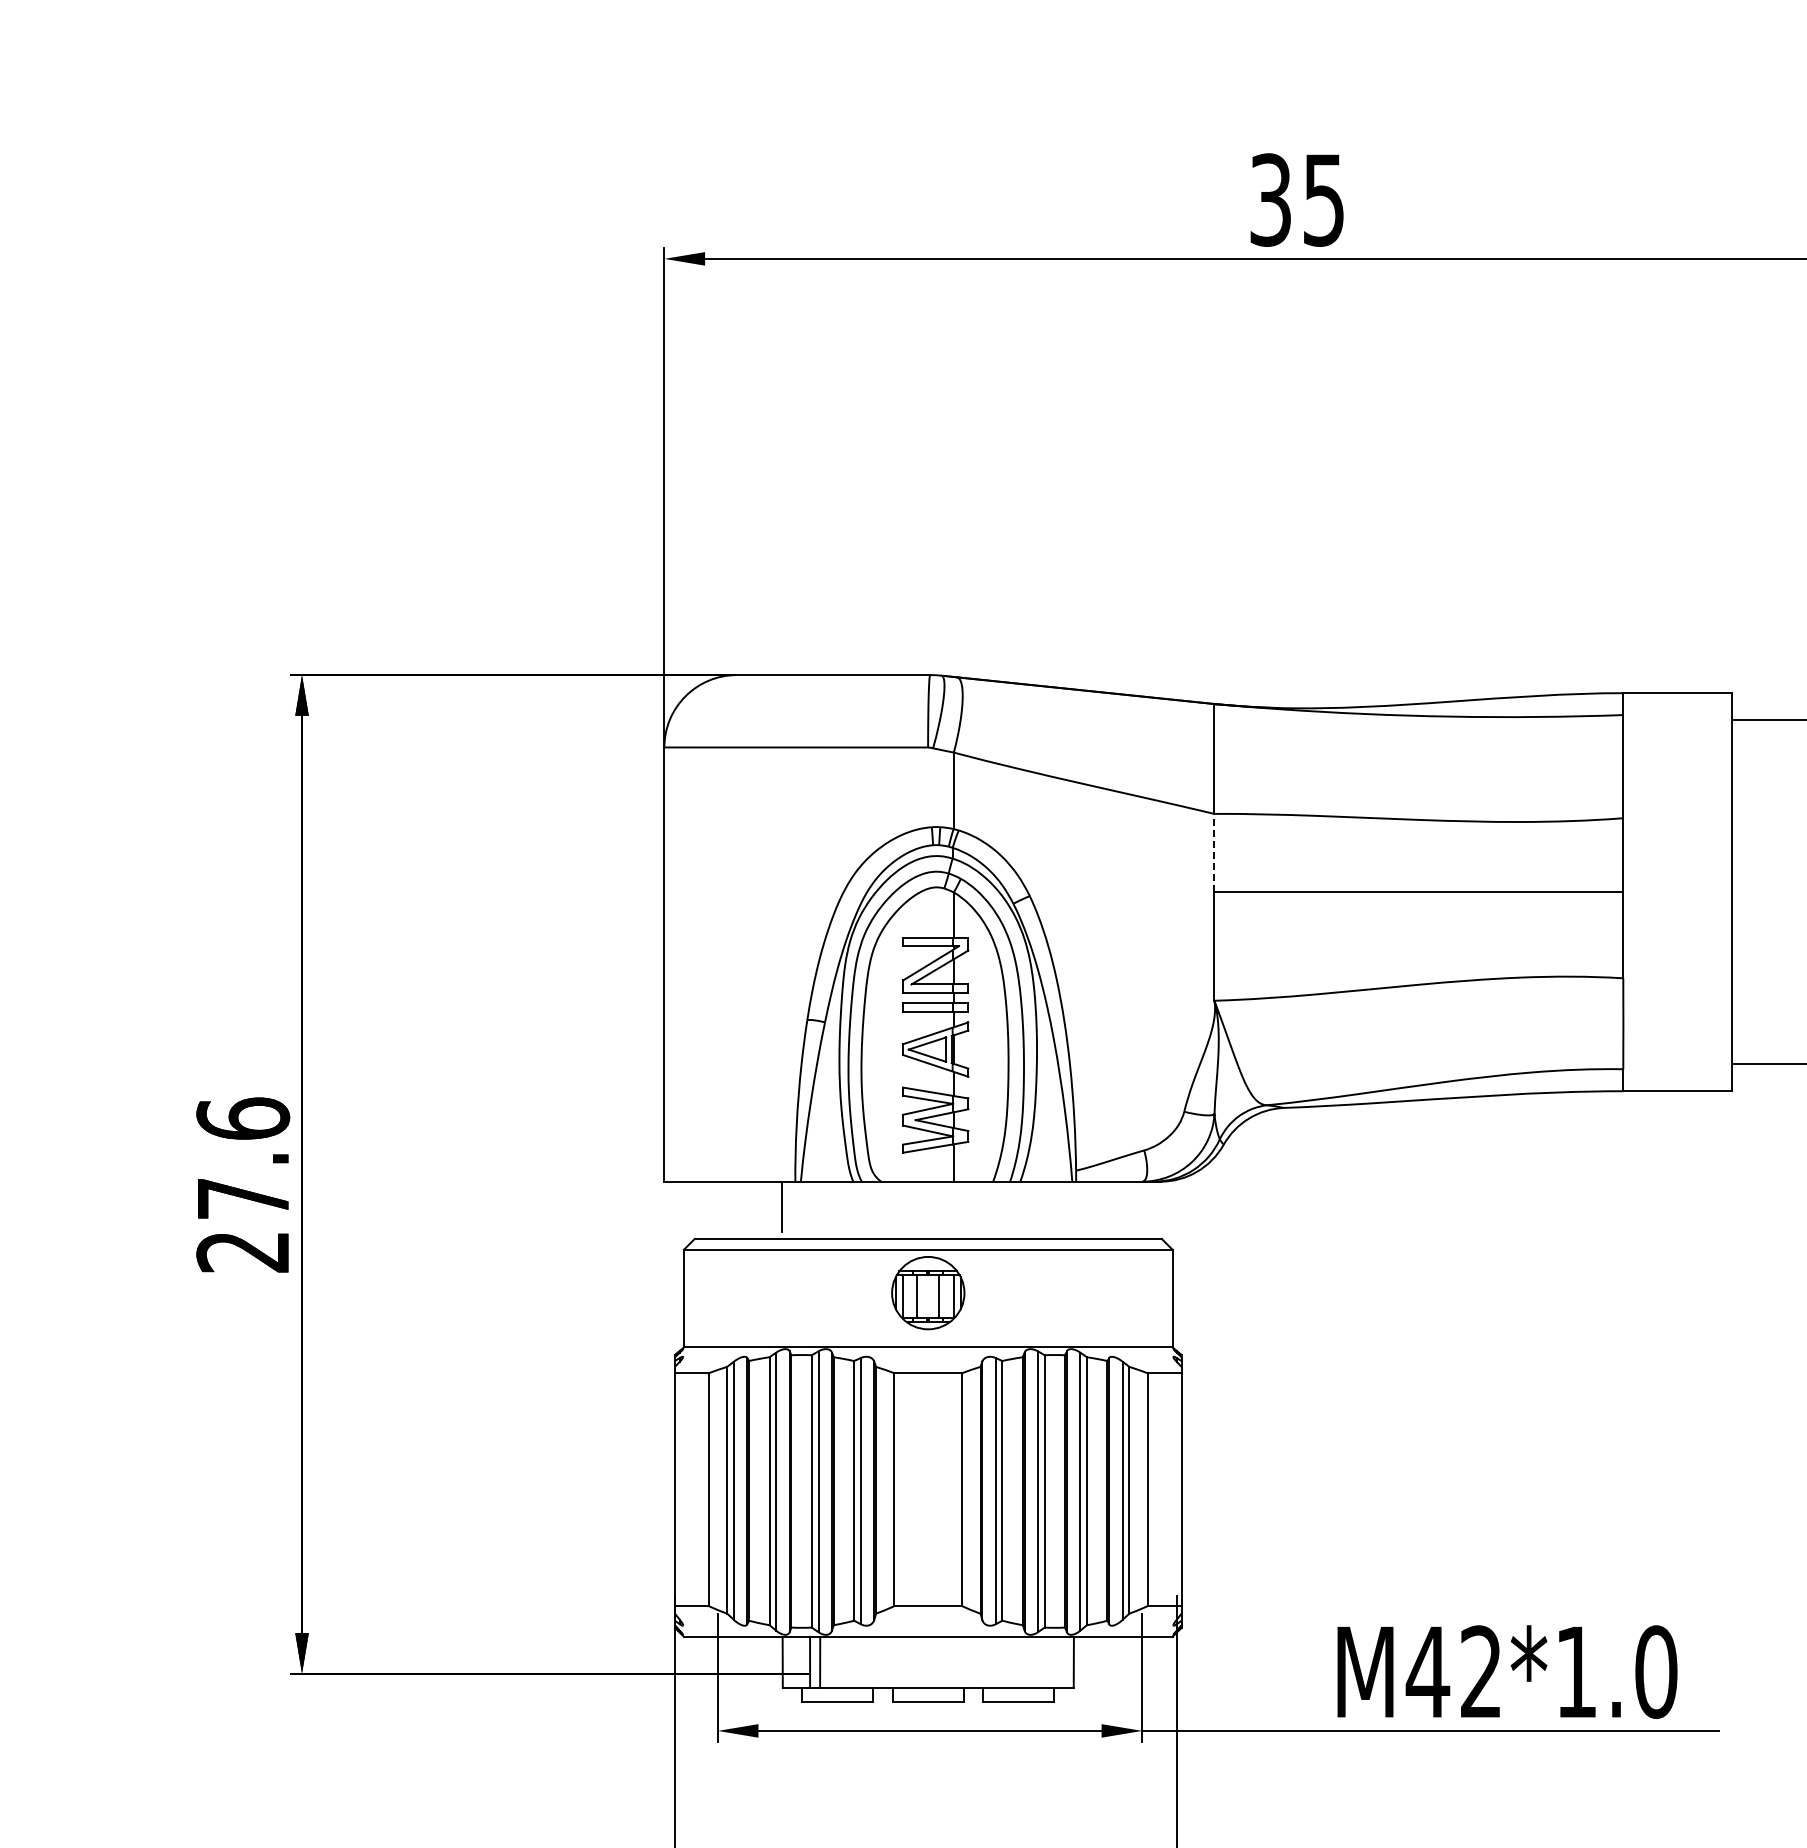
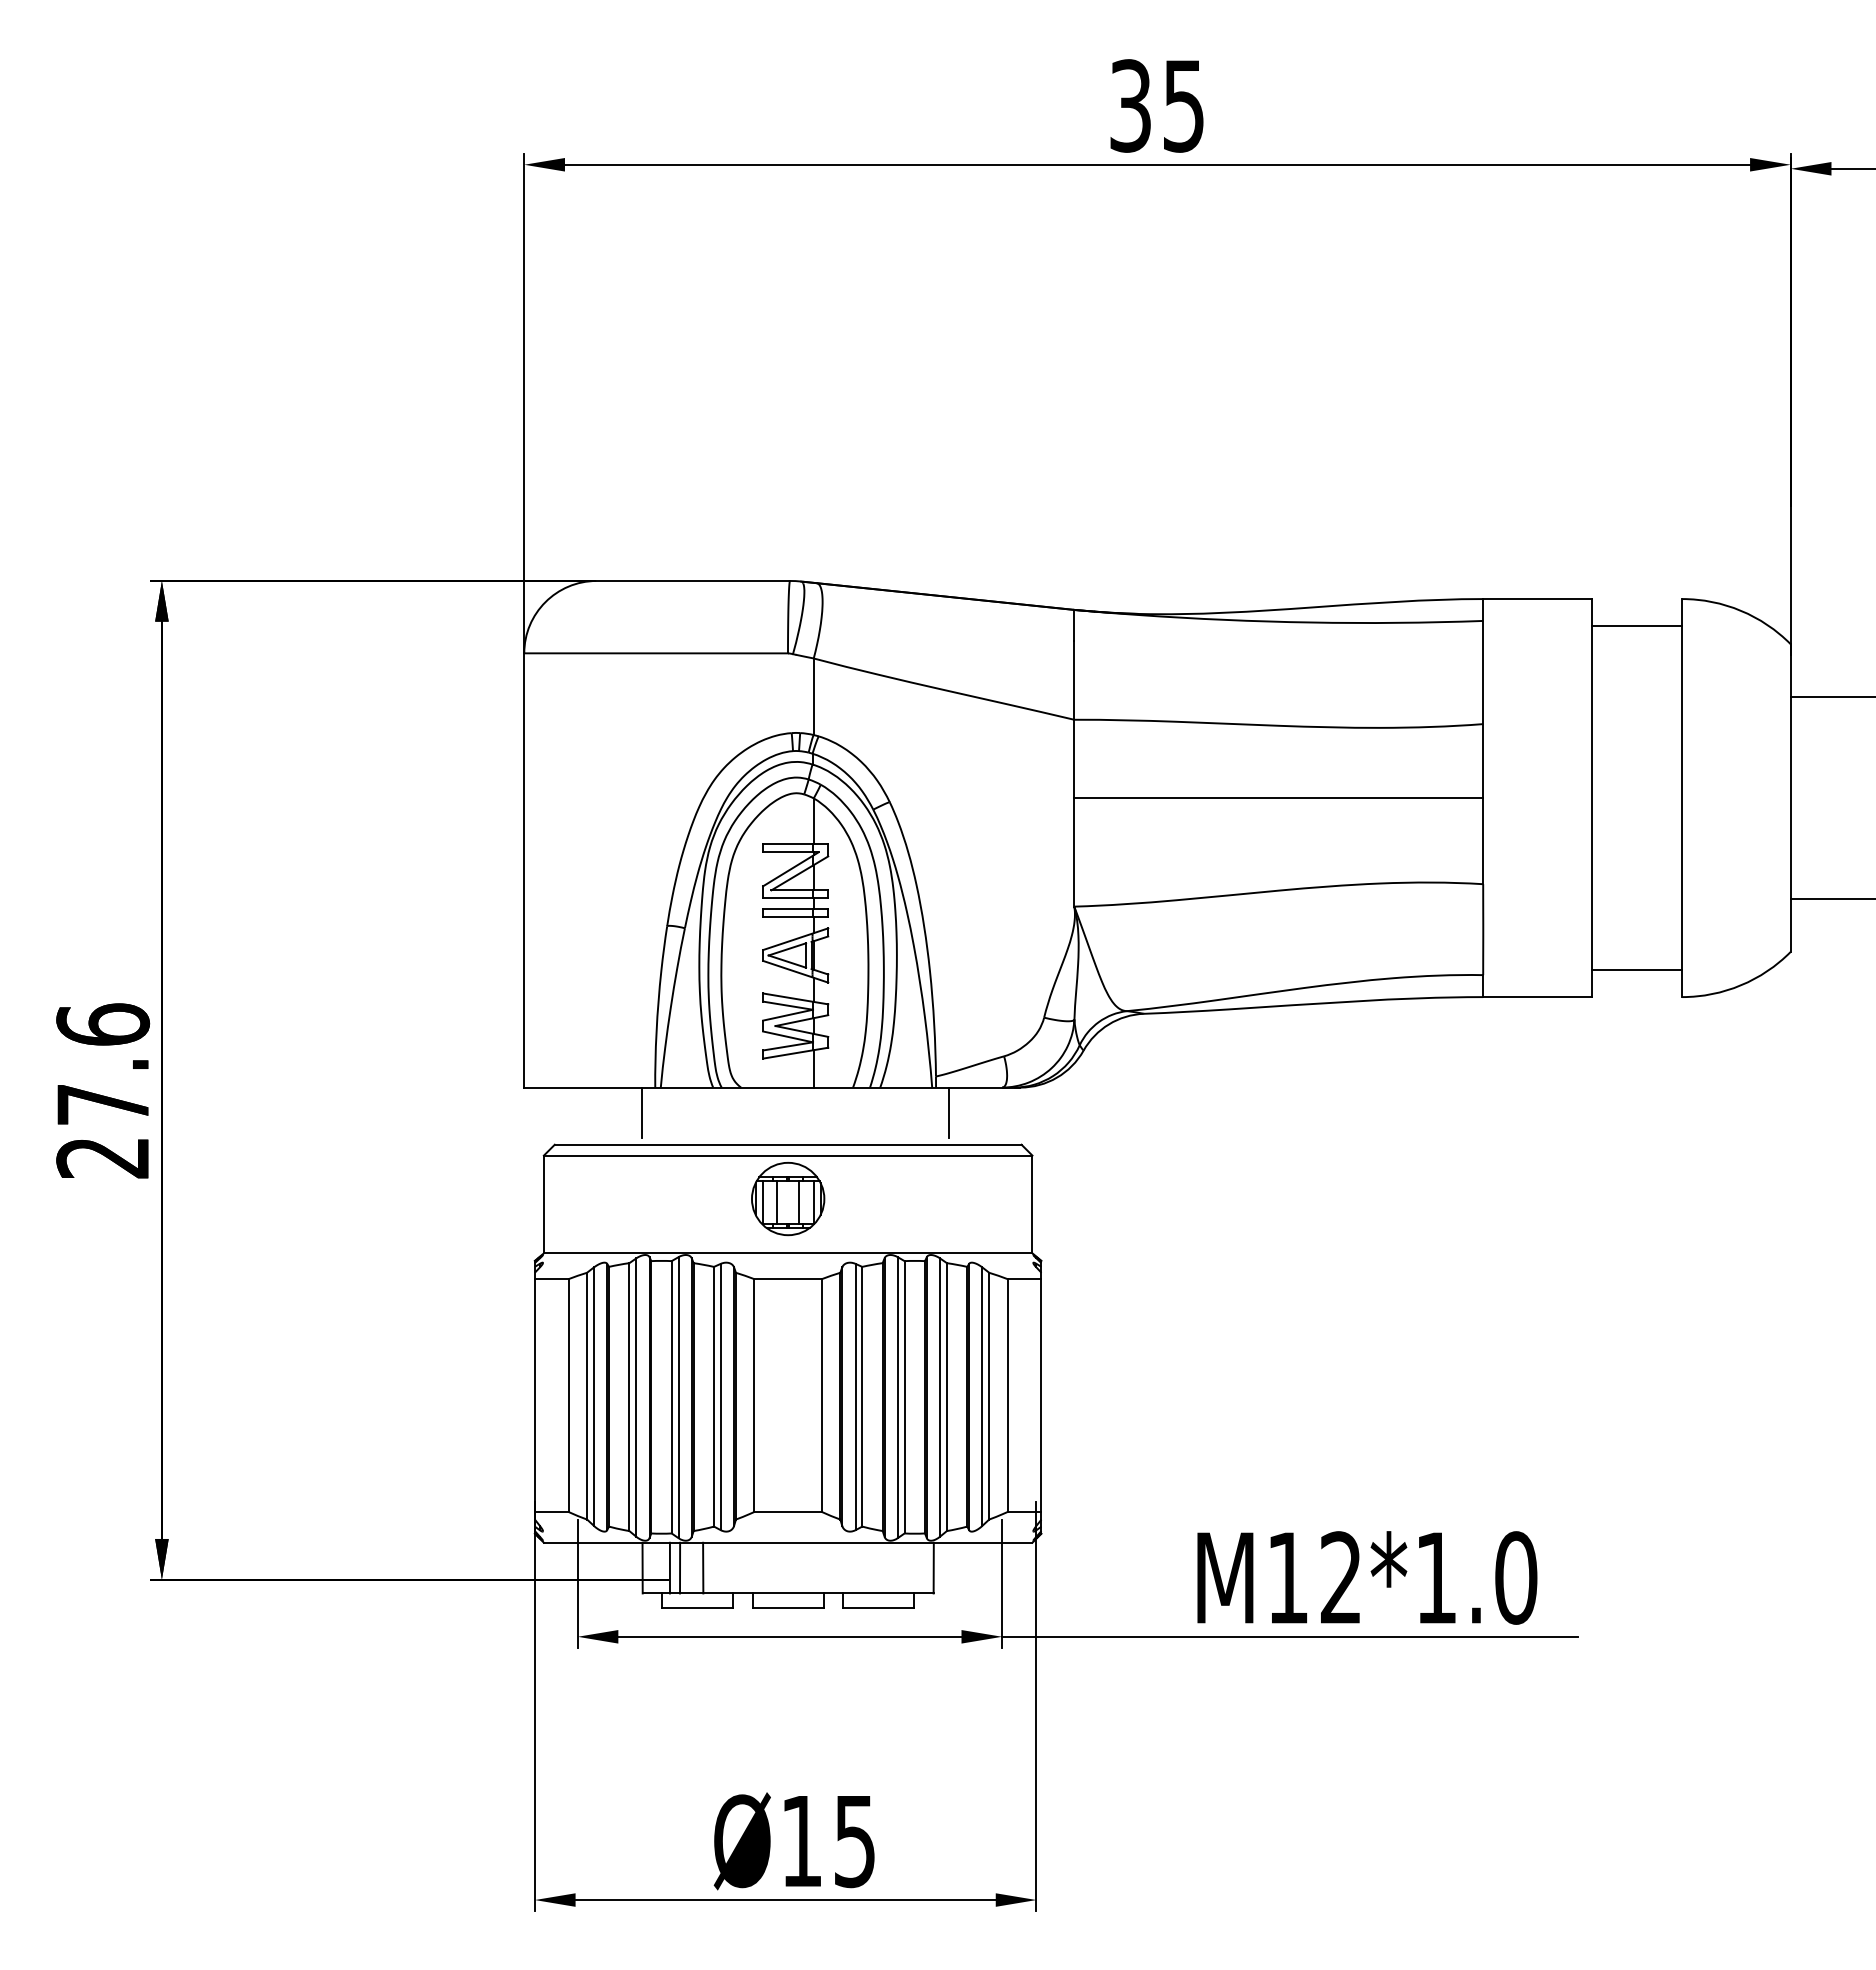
line: (1214, 852) -> (1074, 758), dashed -> solid
line: (1089, 1206) -> (949, 1112), added
line: (843, 1661) -> (703, 1567), added
text: (1427, 1671) -> (1287, 1577), M42*1.0 -> M12*1.0

